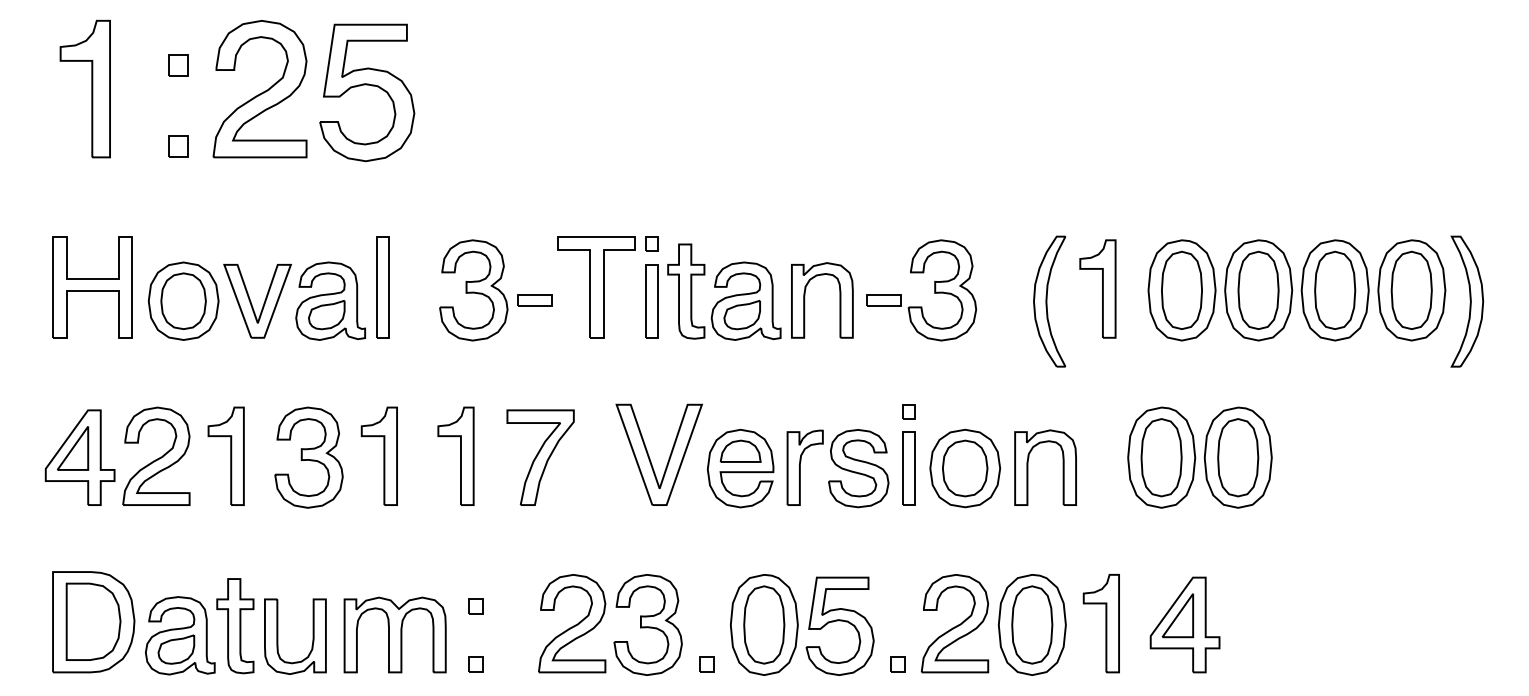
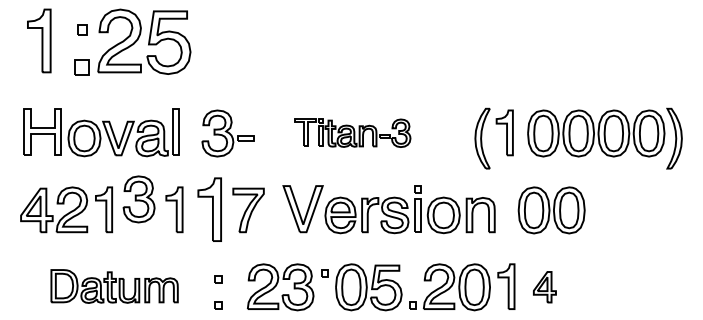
part: (179, 146) -> (82, 67), size x1.6
part: (766, 288) -> (352, 132), size x0.6
part: (455, 455) -> (209, 209), size x1.4
part: (307, 457) -> (138, 199), moved
part: (248, 623) -> (114, 286), size x0.7
part: (1184, 623) -> (544, 286), size x0.7
part: (705, 664) -> (324, 273), moved

